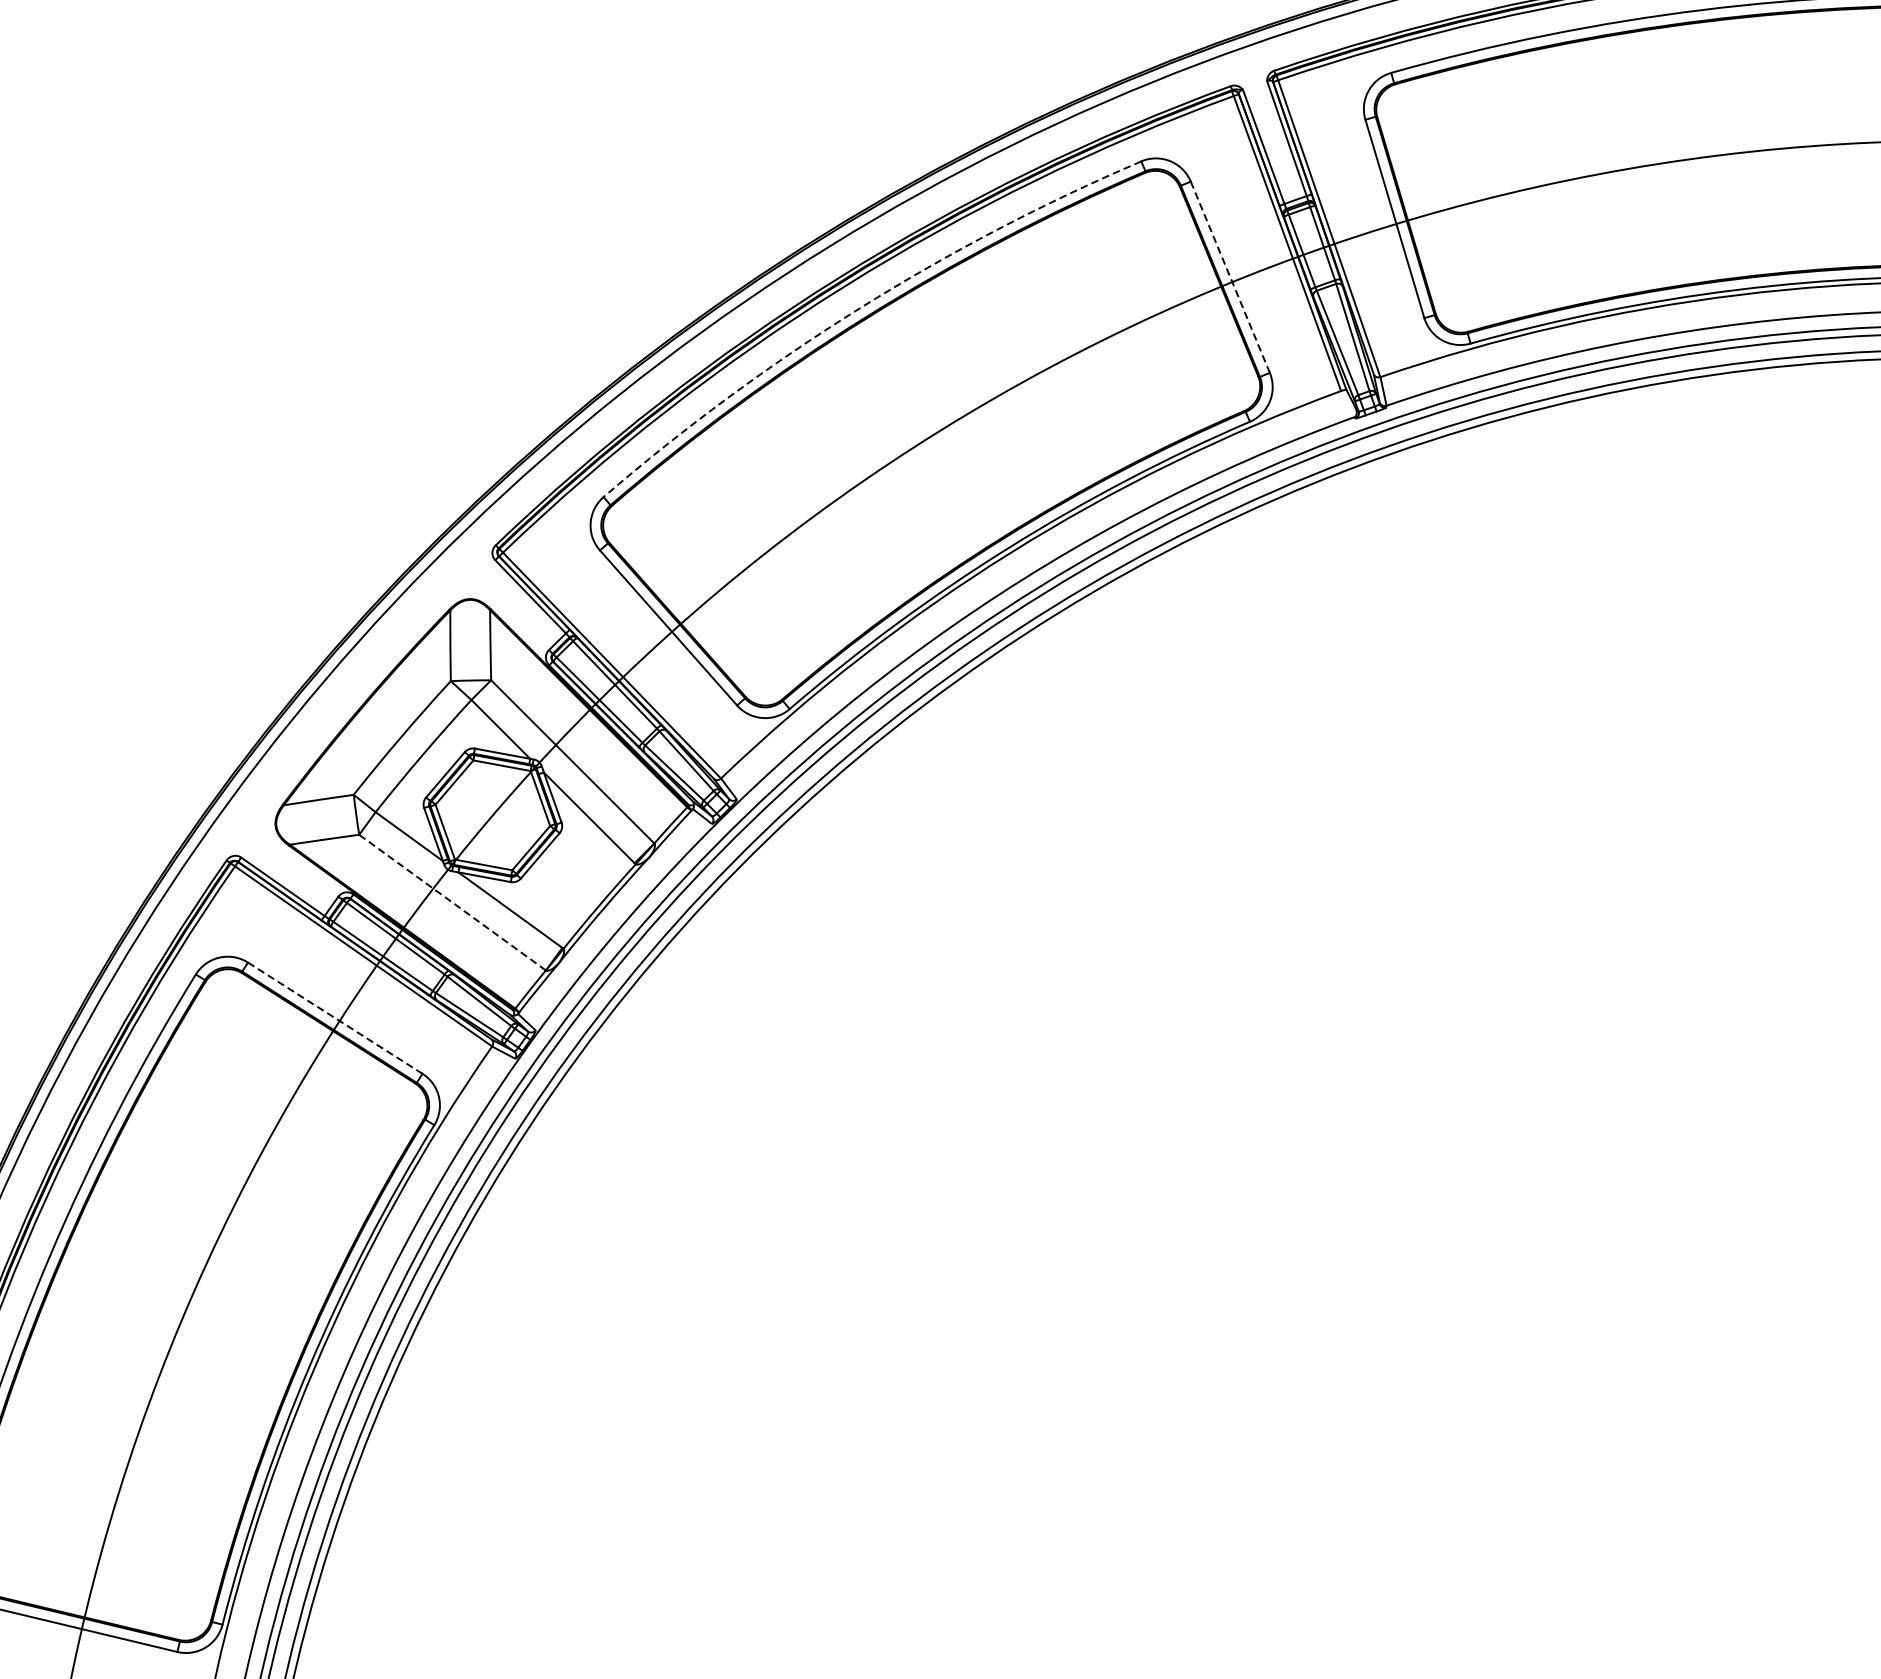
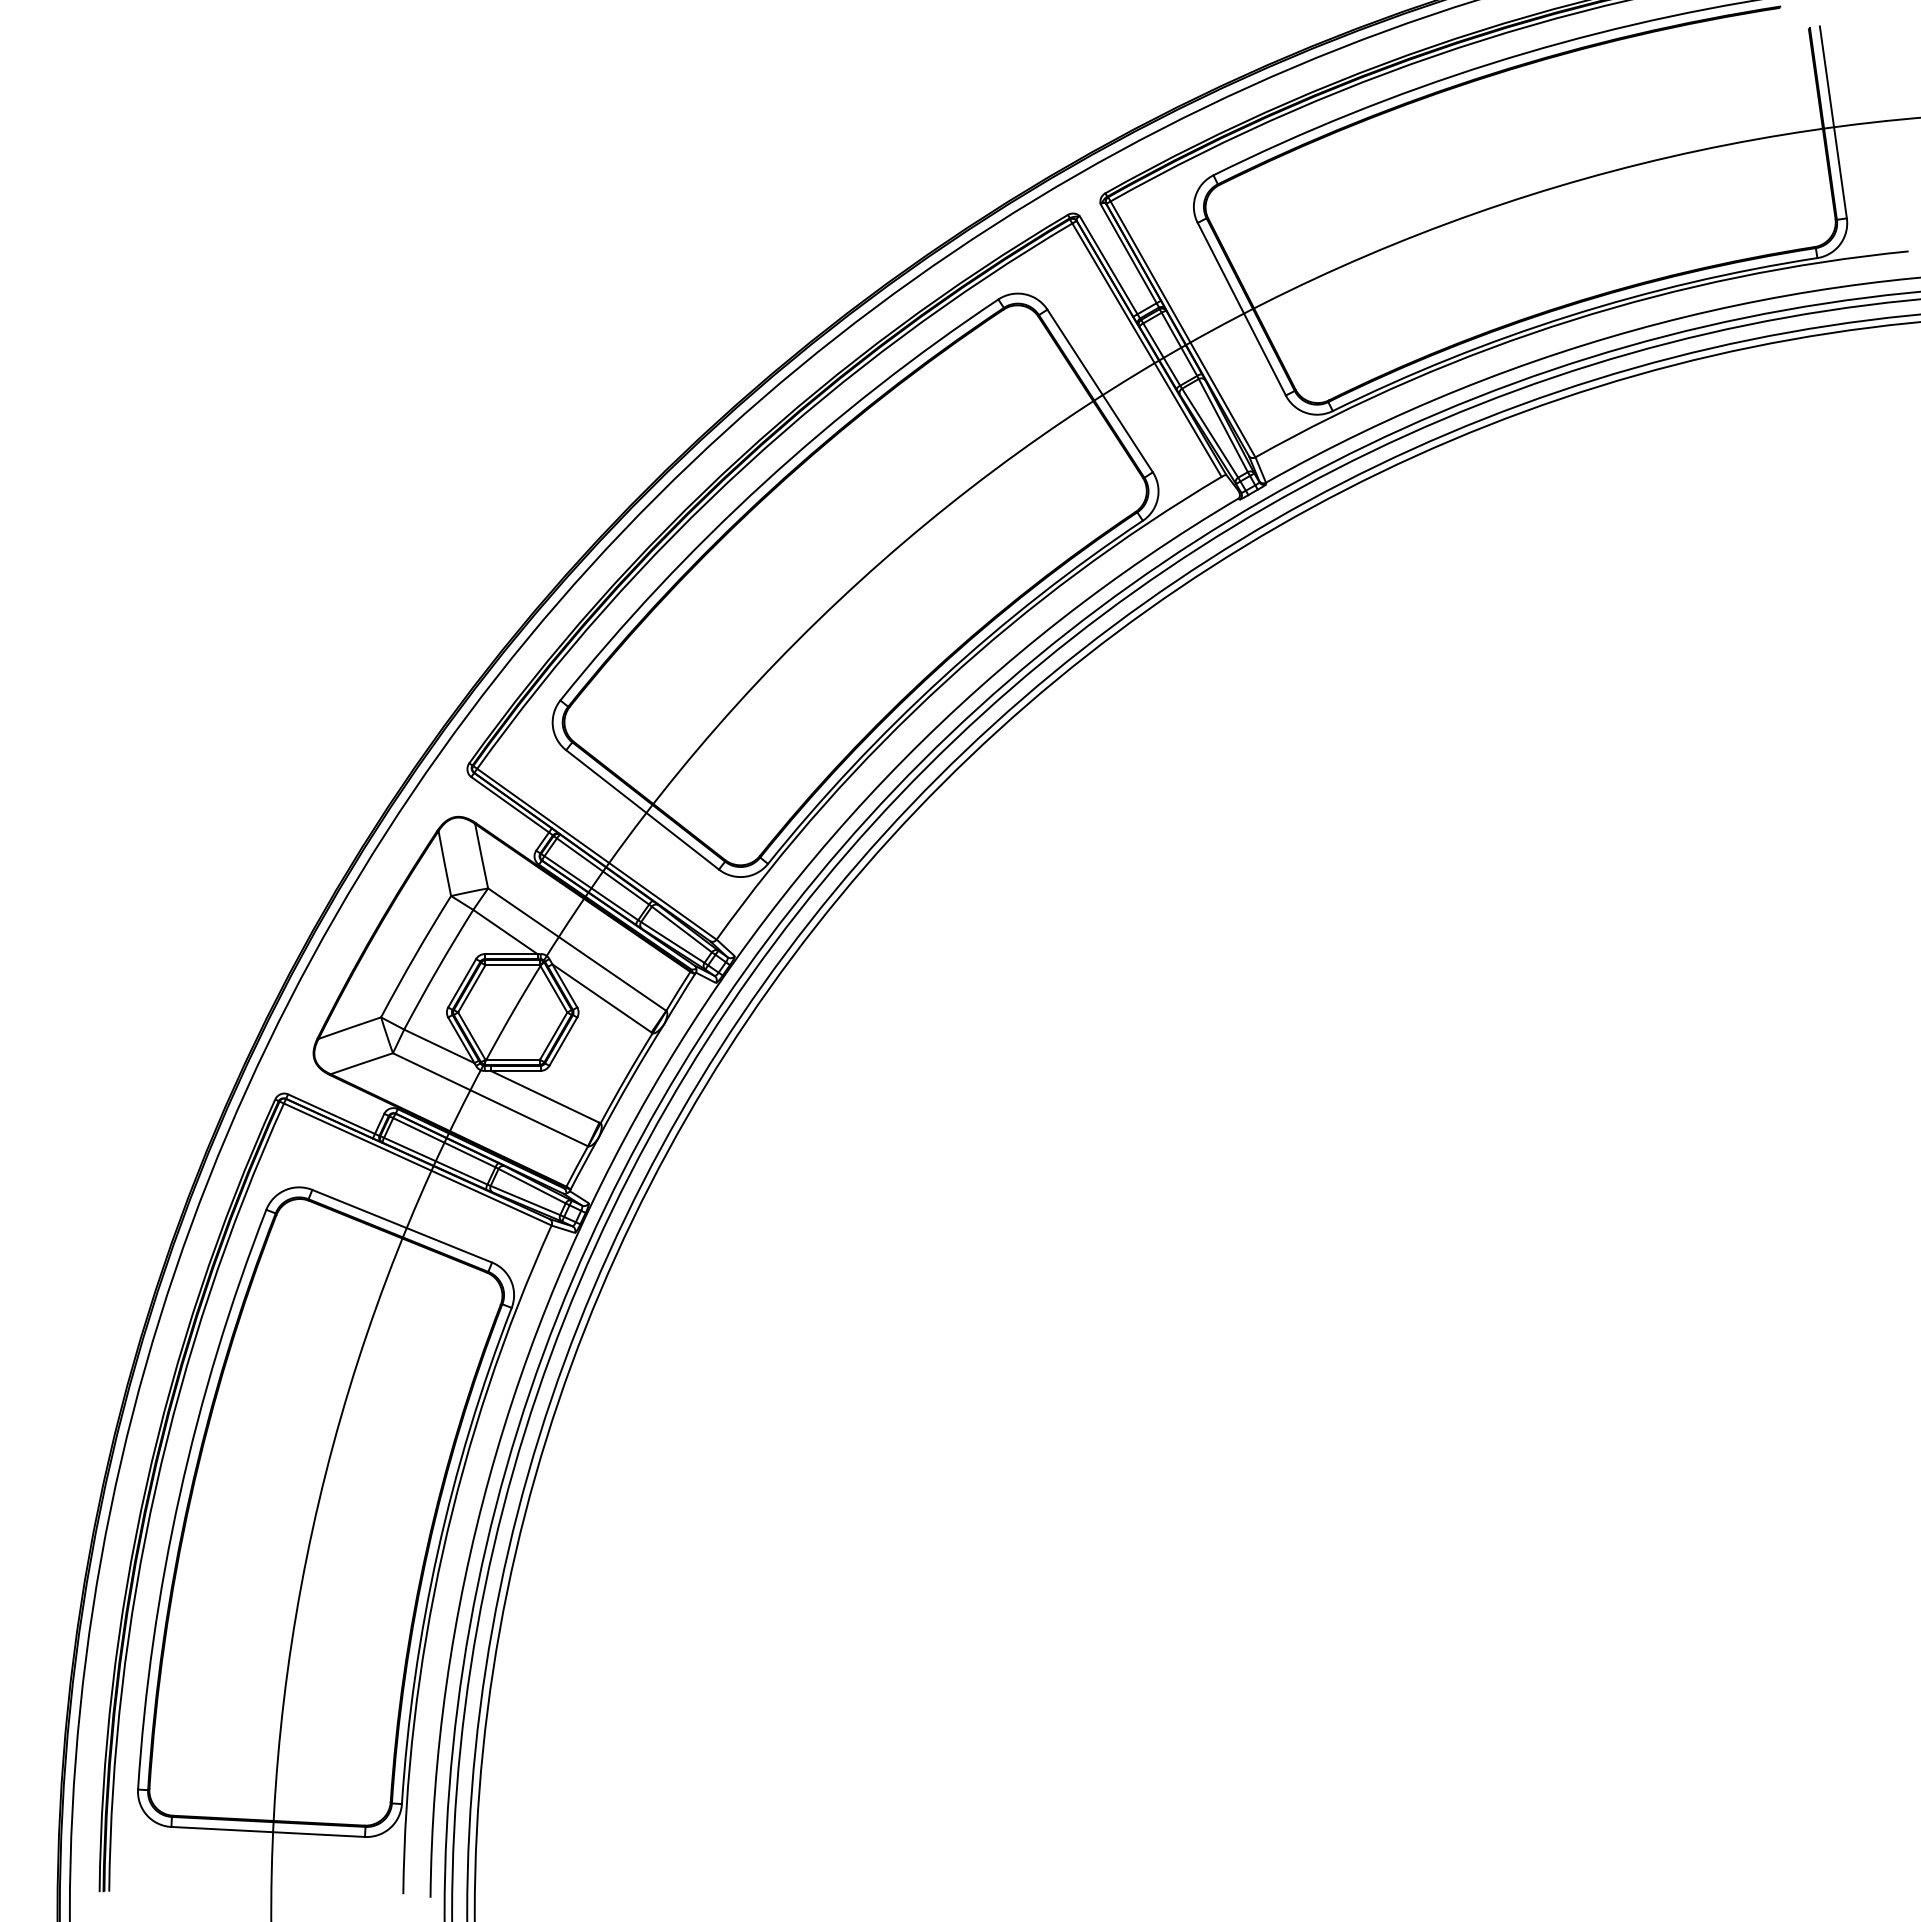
line: (1230, 277) -> (1100, 391), dashed -> solid
arc: (858, 308) -> (763, 483), dashed -> solid
line: (452, 902) -> (490, 1099), dashed -> solid
line: (335, 1018) -> (402, 1226), dashed -> solid

